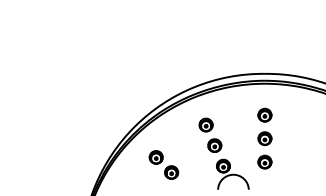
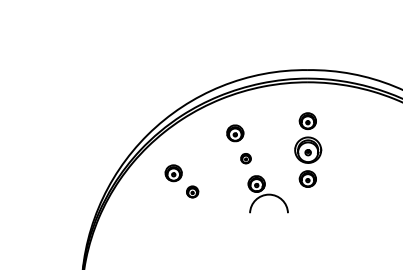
part: (264, 138) -> (307, 149), size x1.6
part: (214, 145) -> (245, 158), size x0.6
part: (171, 172) -> (192, 191), size x0.7

